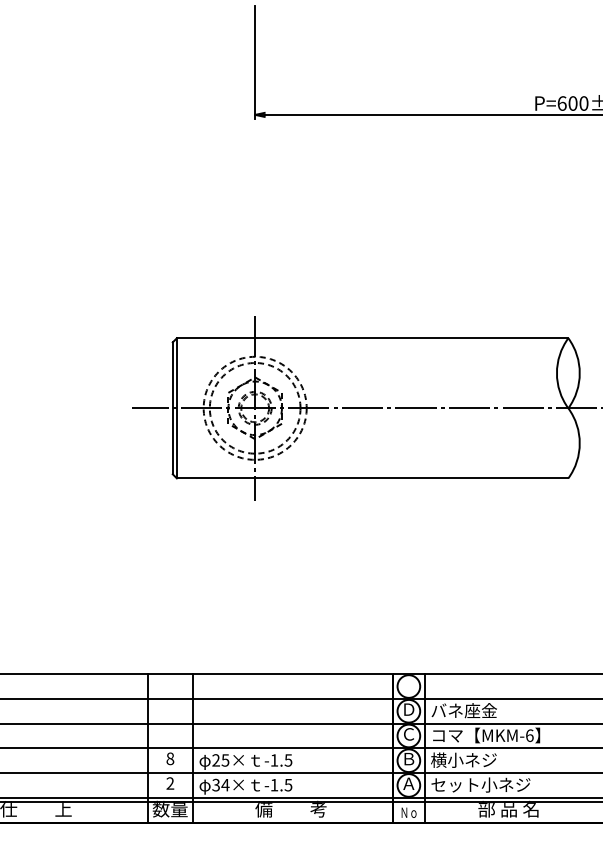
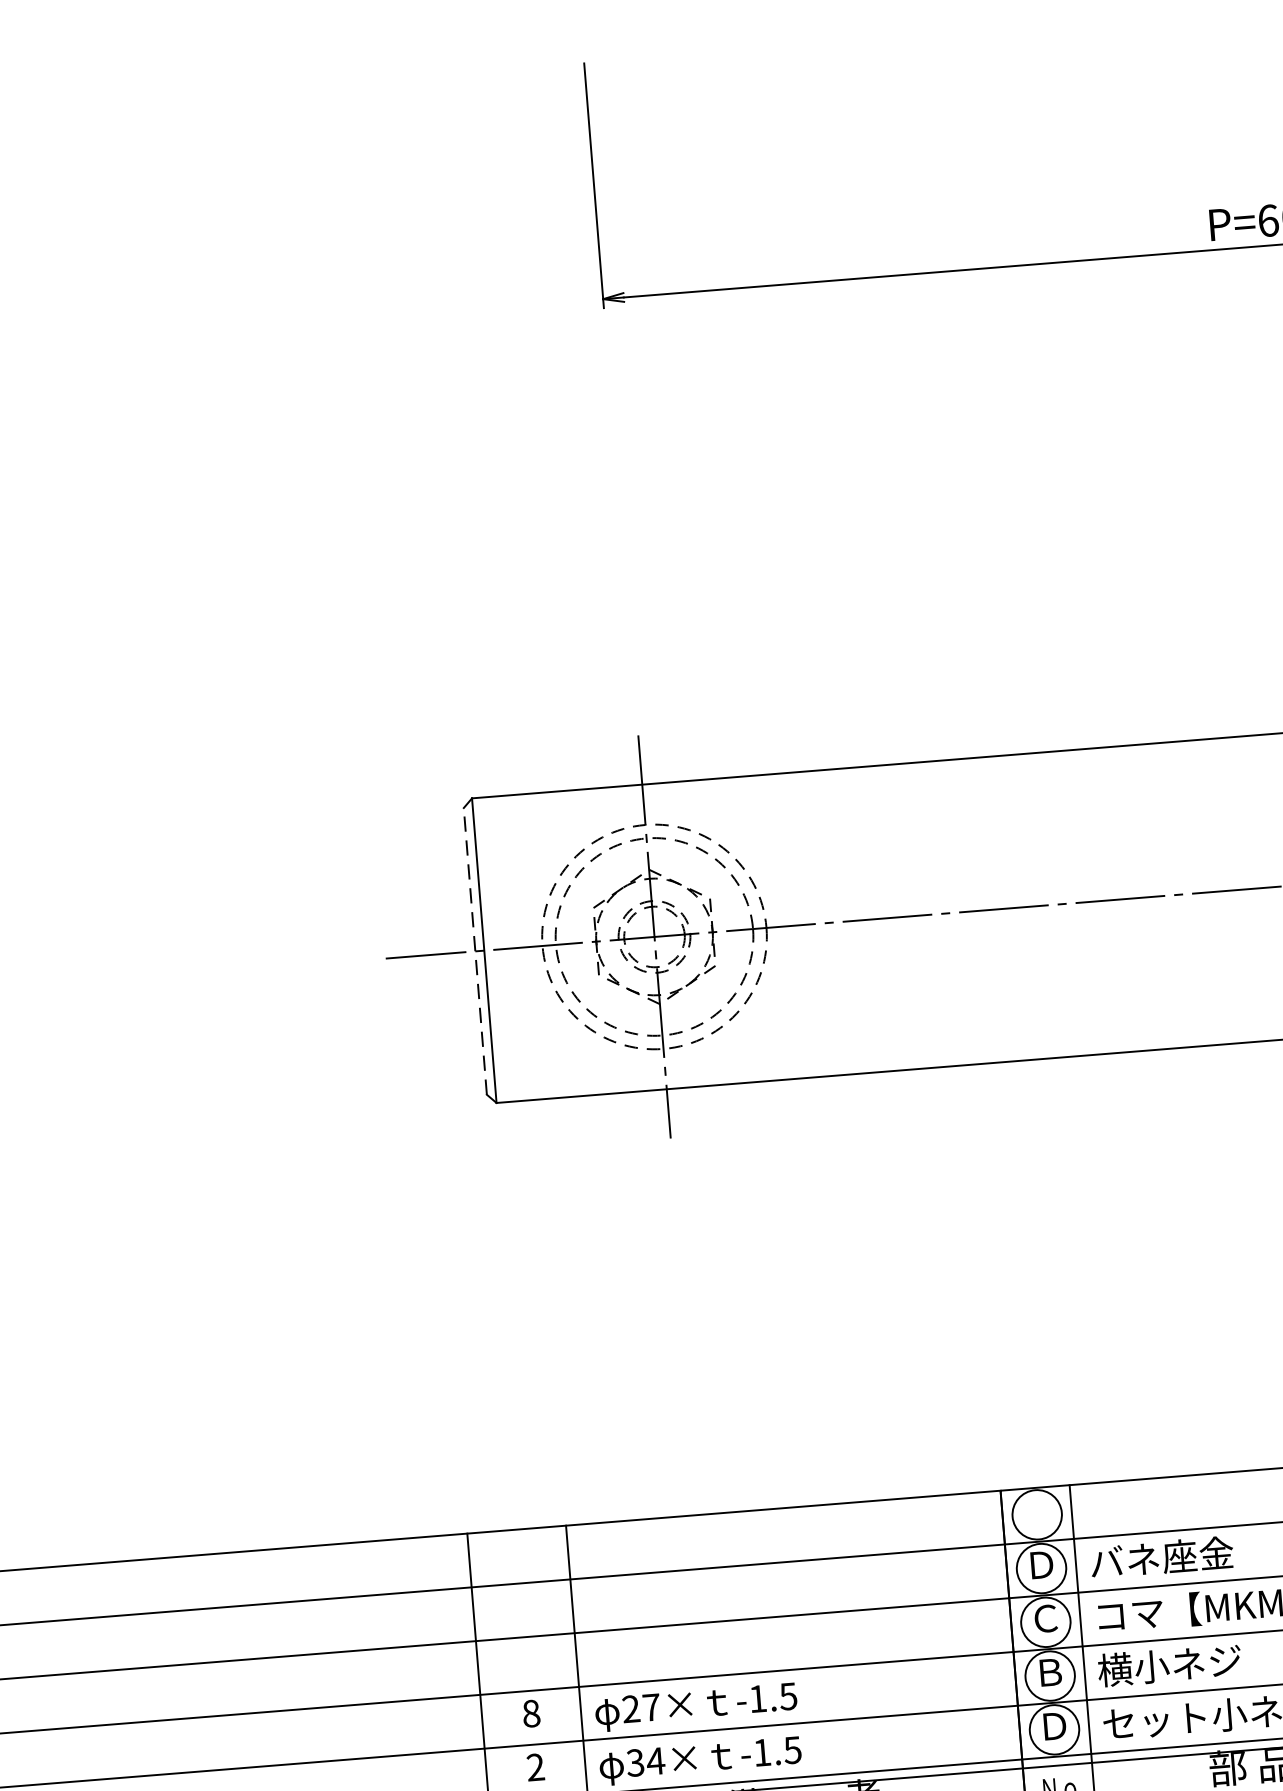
line: (172, 408) -> (474, 951), solid -> dashed
text: (225, 760) -> (651, 1707), 25× -> 27×
text: (408, 783) -> (1053, 1725), Ａ -> Ｄ

